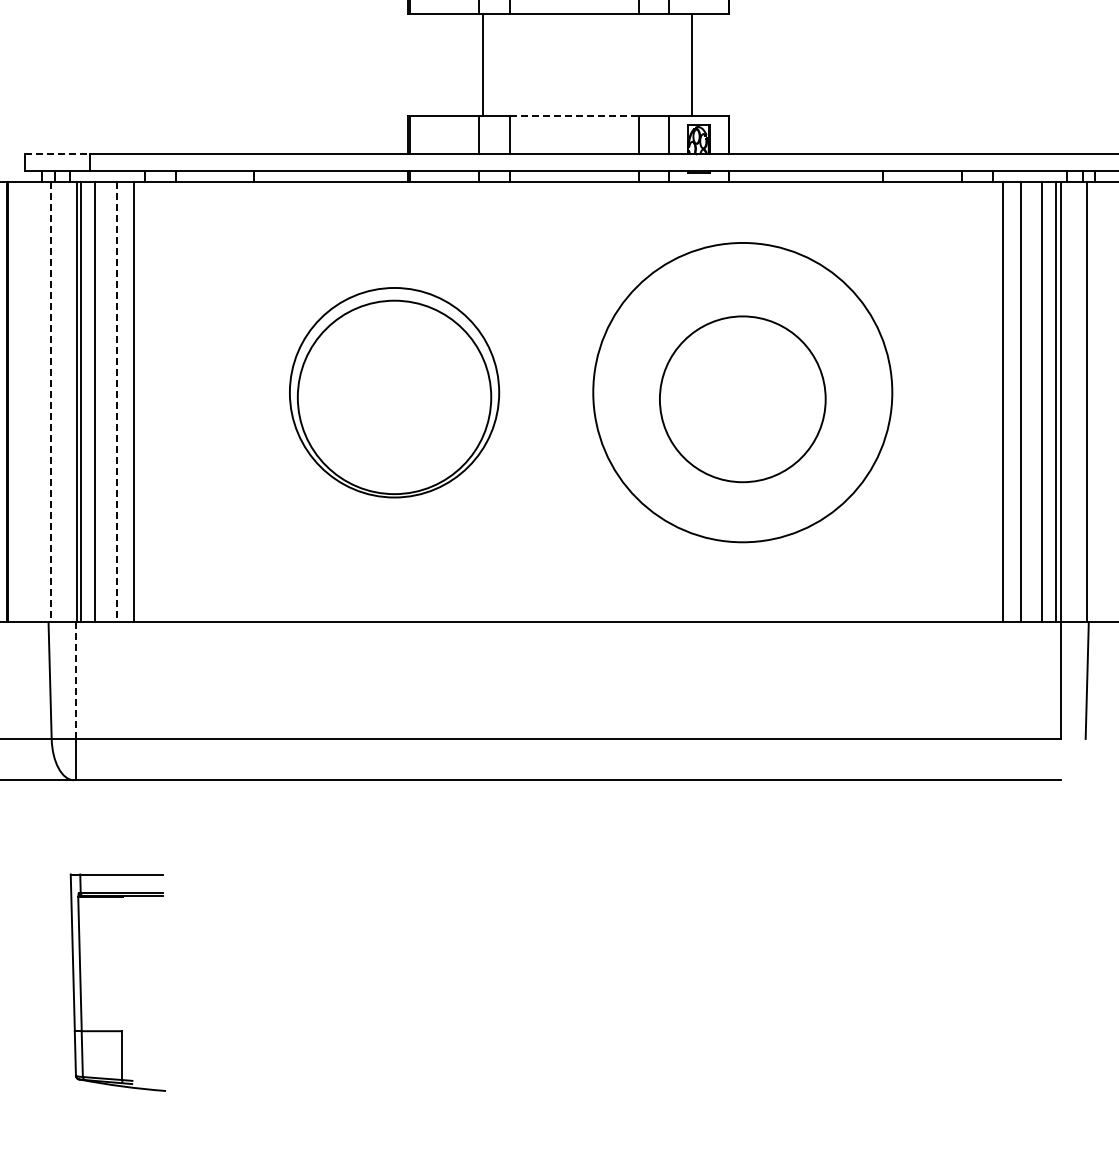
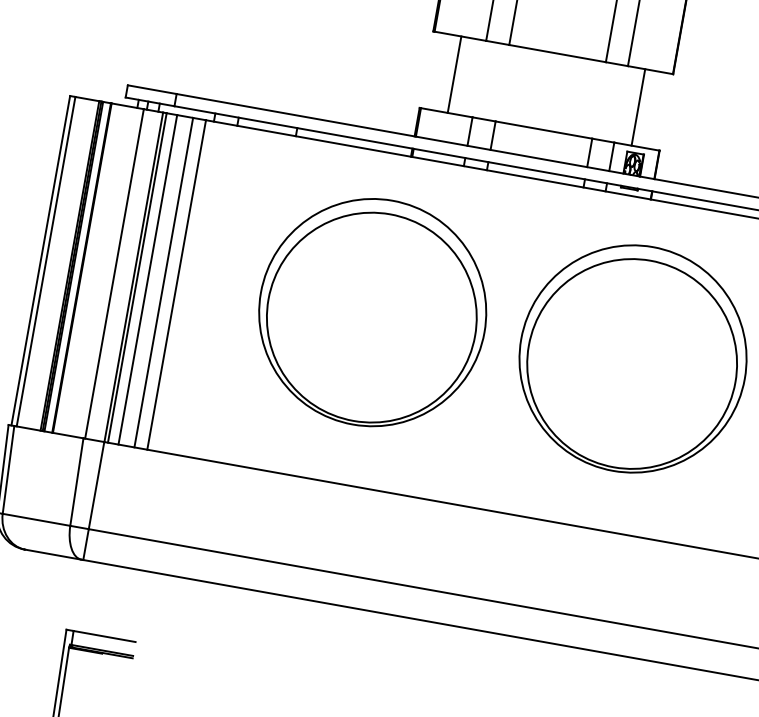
line: (482, 65) -> (454, 74), moved
line: (574, 116) -> (544, 130), dashed -> solid
line: (57, 154) -> (152, 89), dashed -> solid
part: (394, 392) -> (372, 312), size x1.43
circle: (742, 399) -> (631, 364), size x1.67
line: (50, 402) -> (114, 274), dashed -> solid
line: (116, 402) -> (163, 282), dashed -> solid
line: (76, 681) -> (96, 486), dashed -> solid

